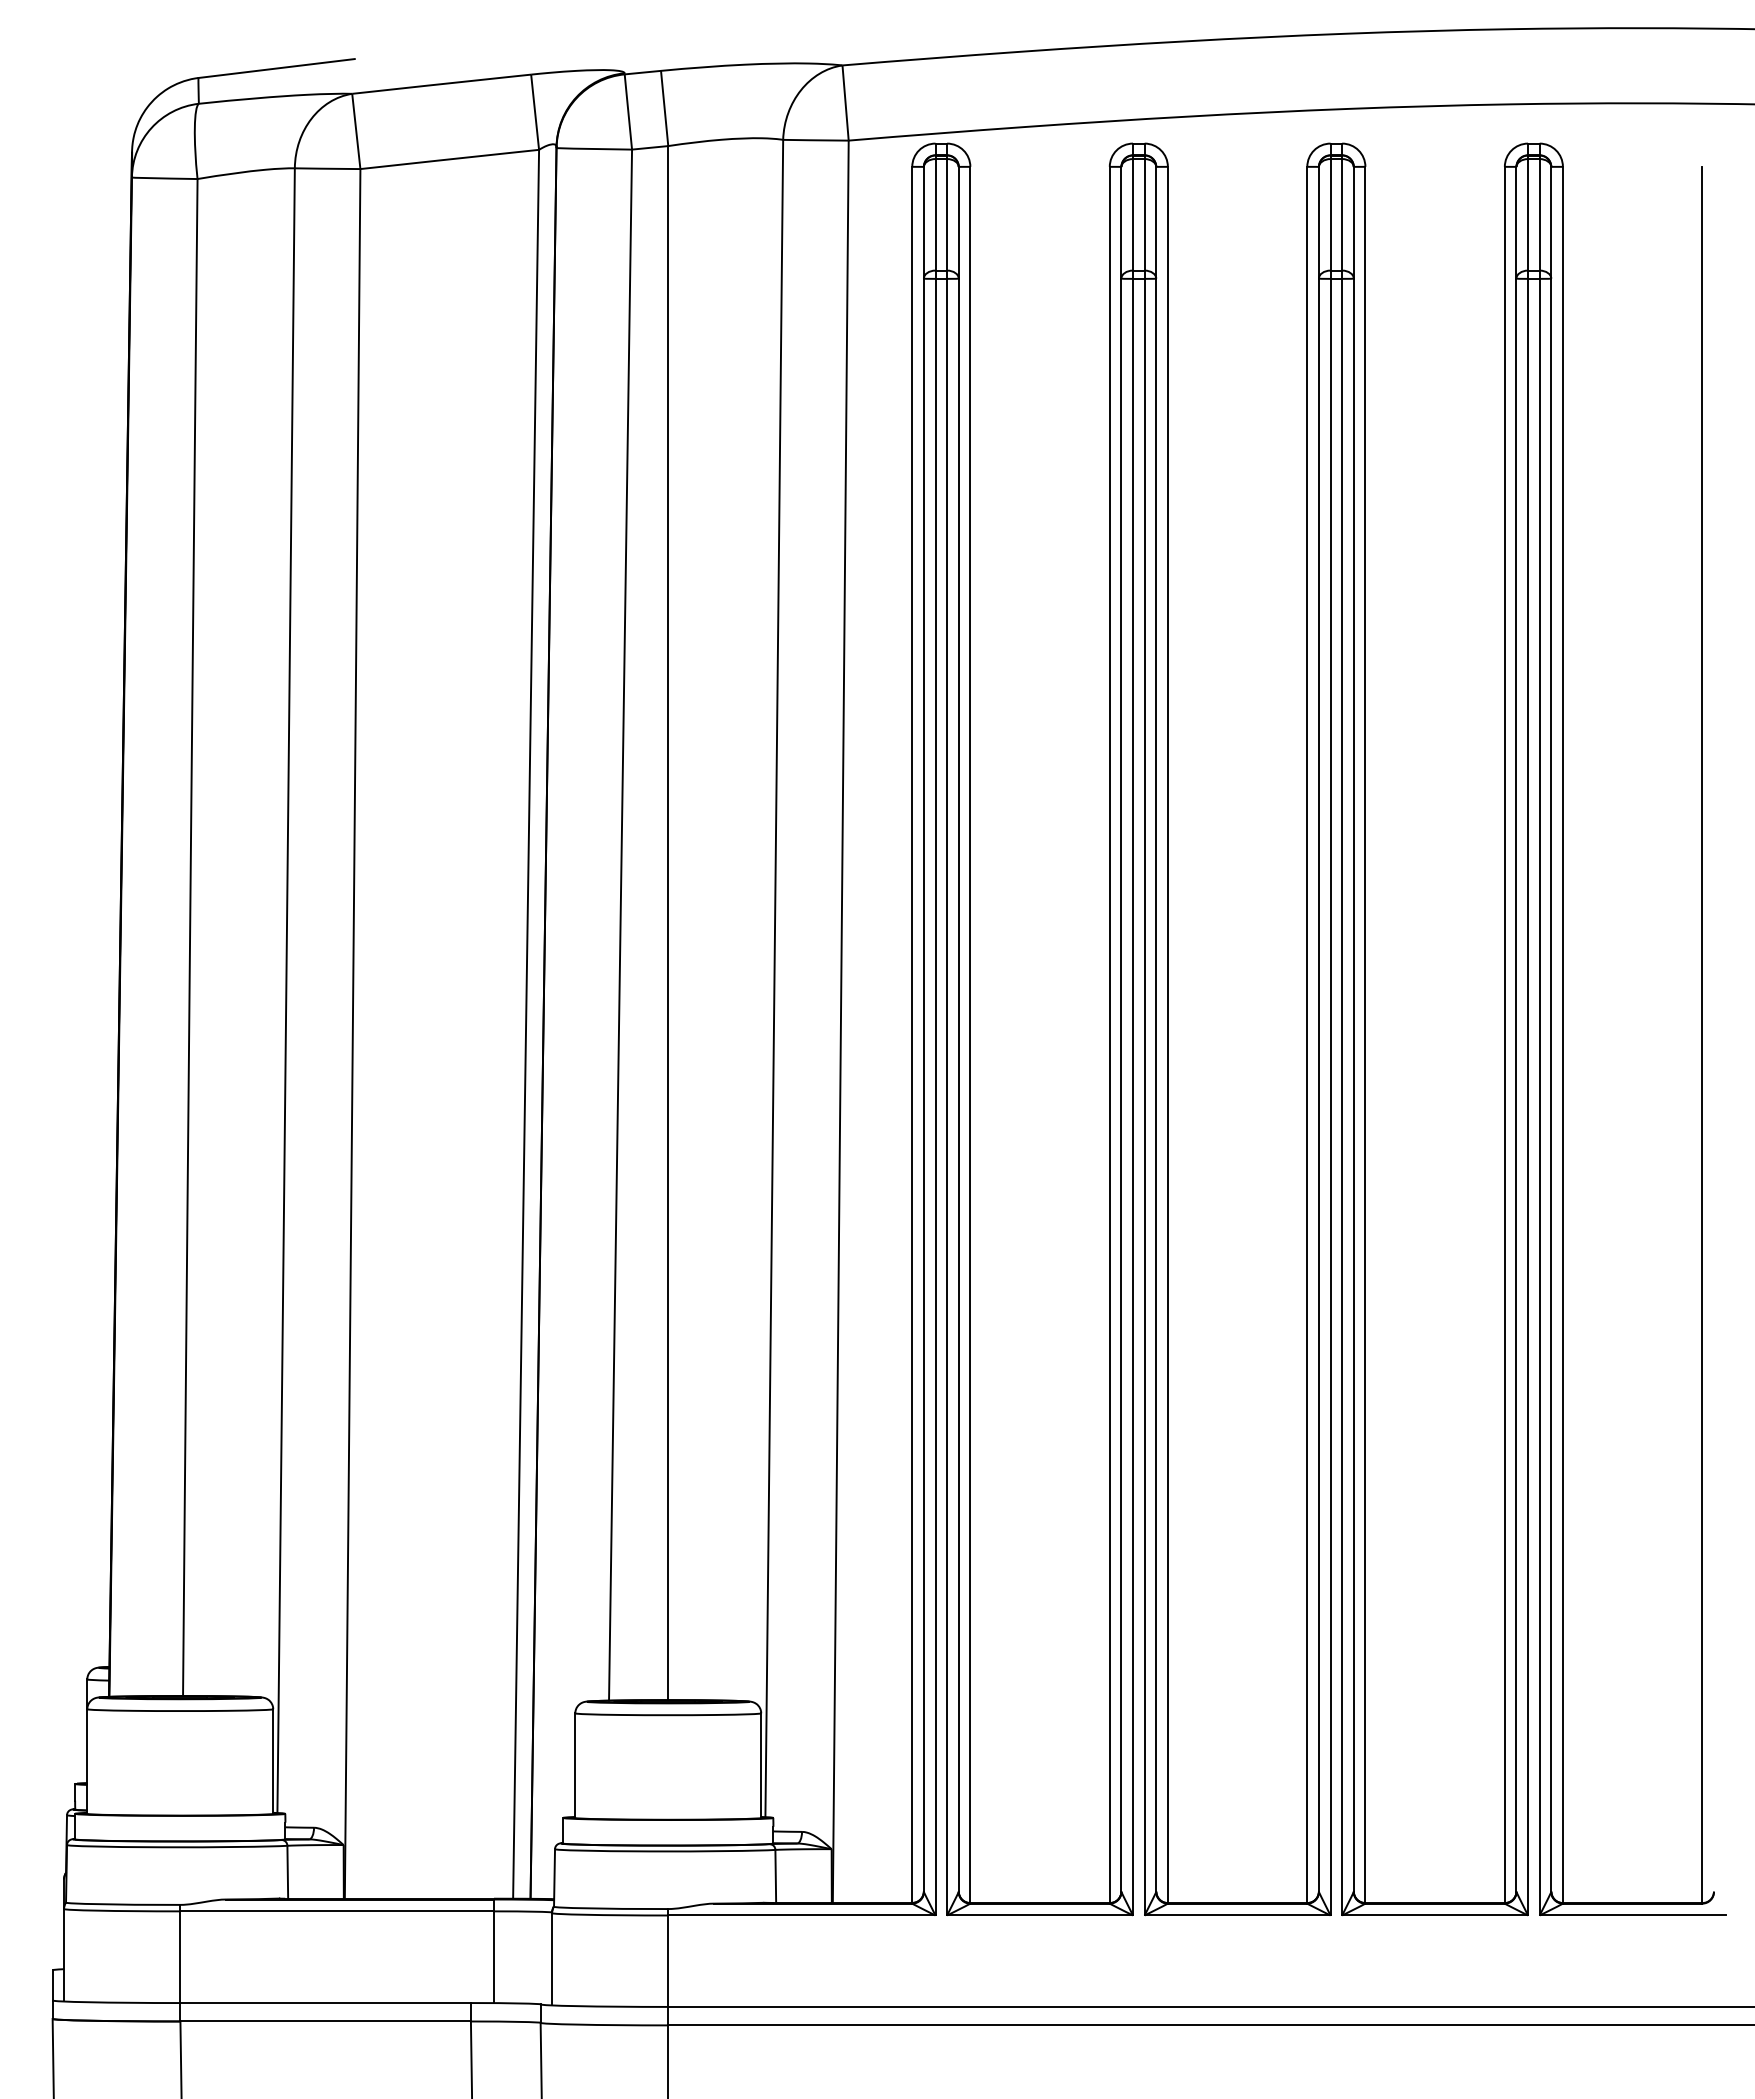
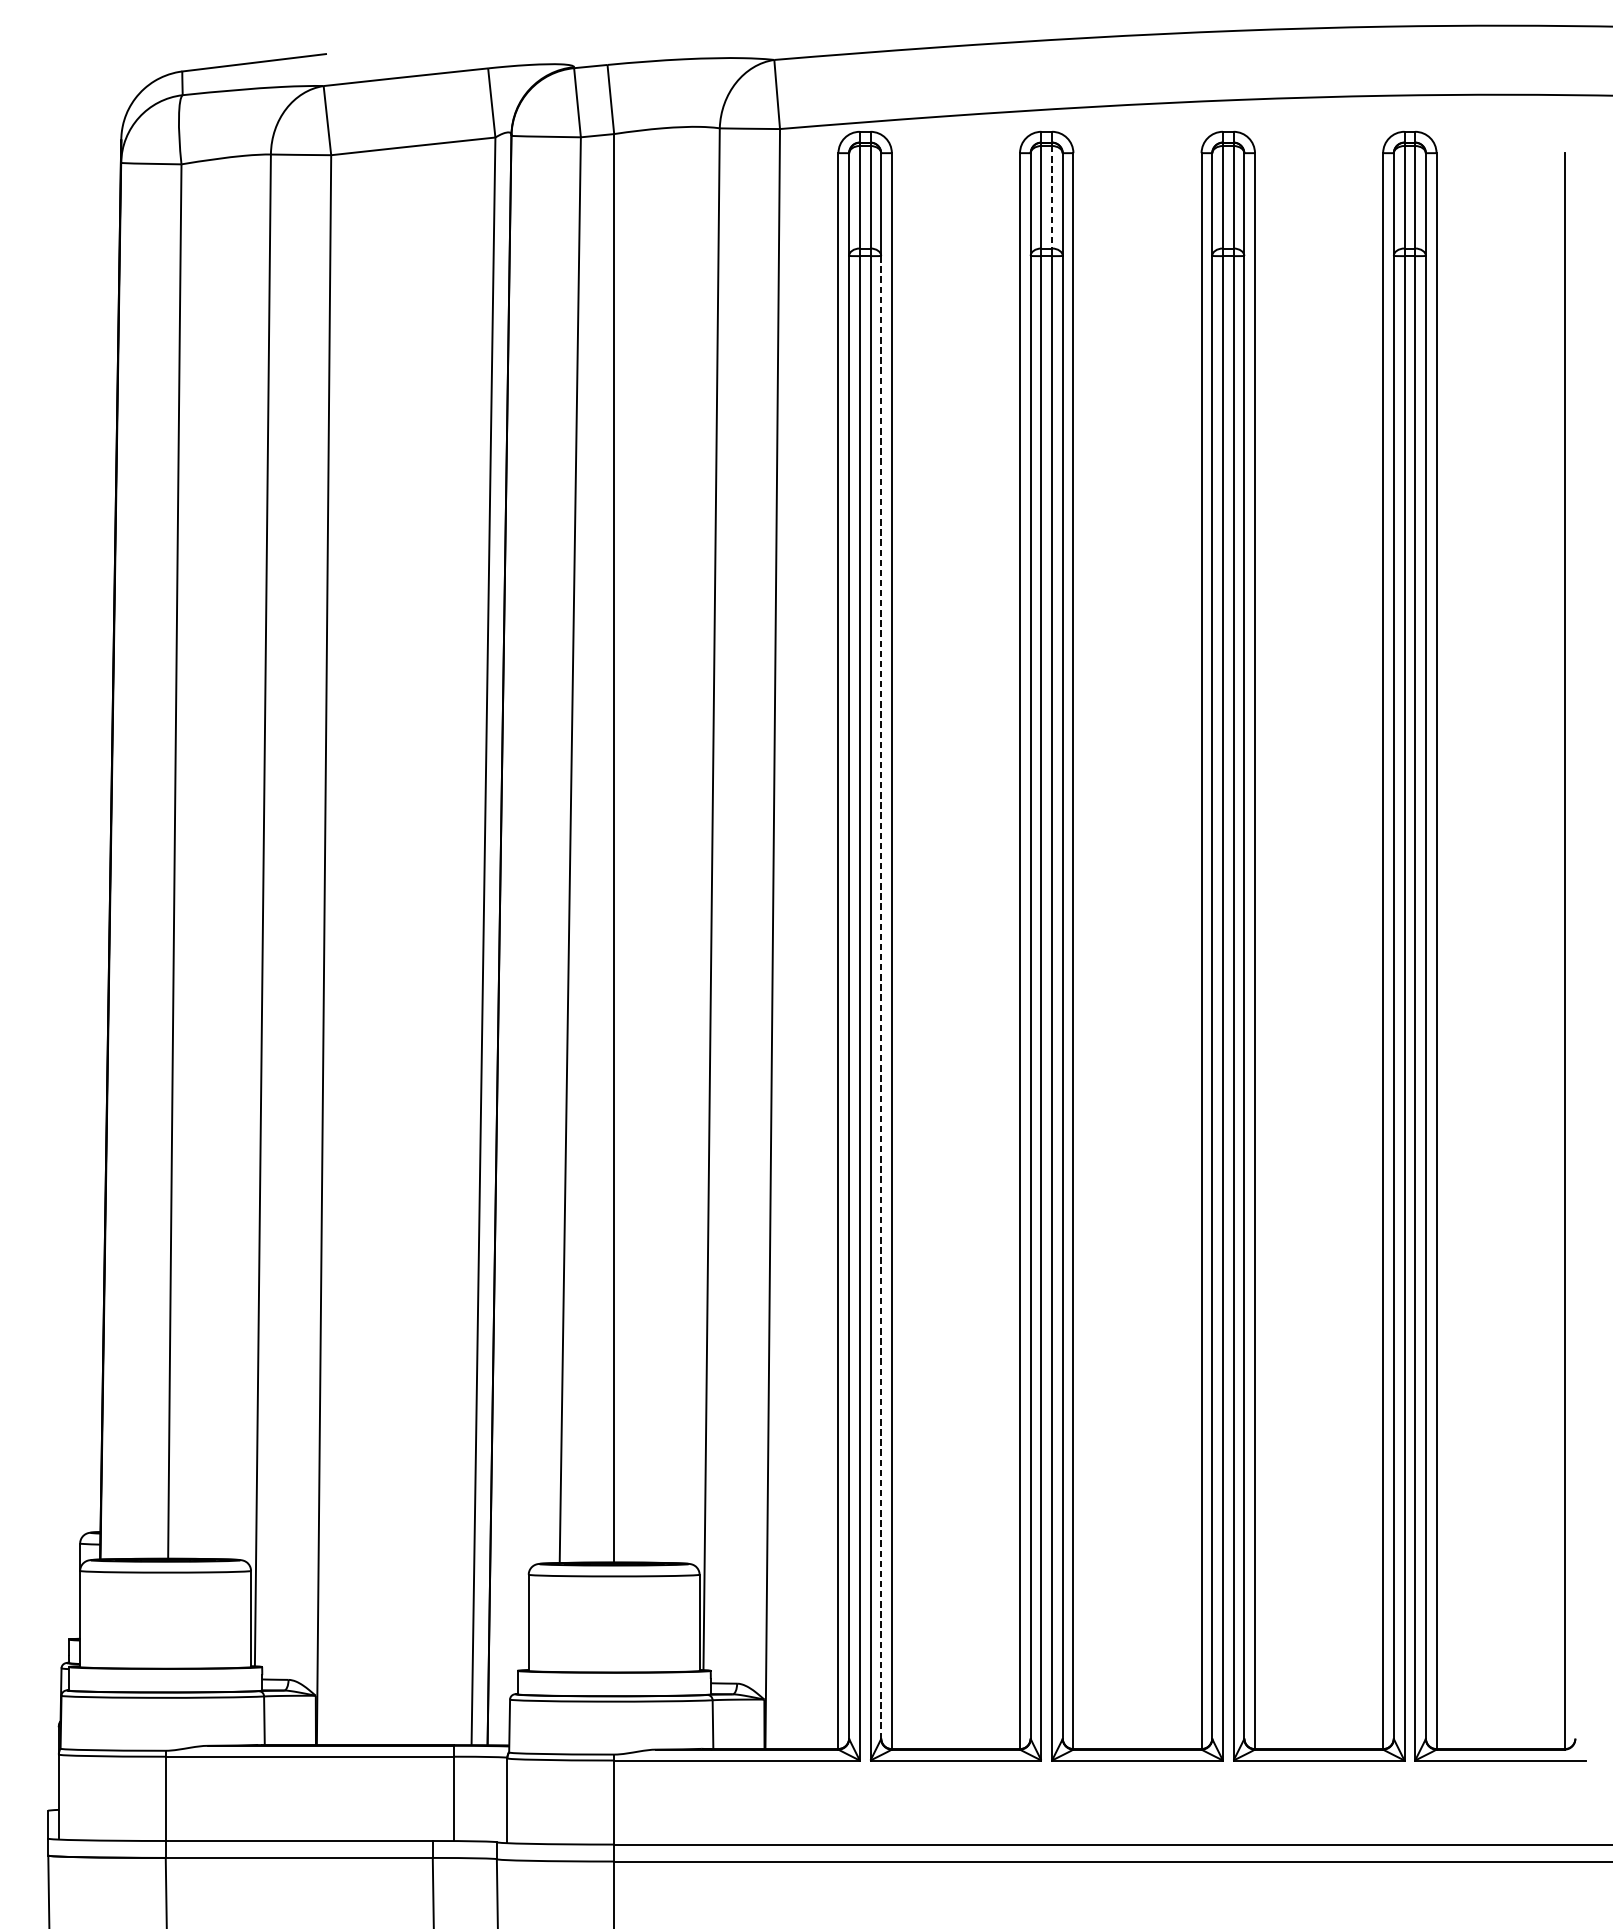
line: (1144, 214) -> (1051, 196), solid -> dashed
line: (958, 1085) -> (880, 997), solid -> dashed

